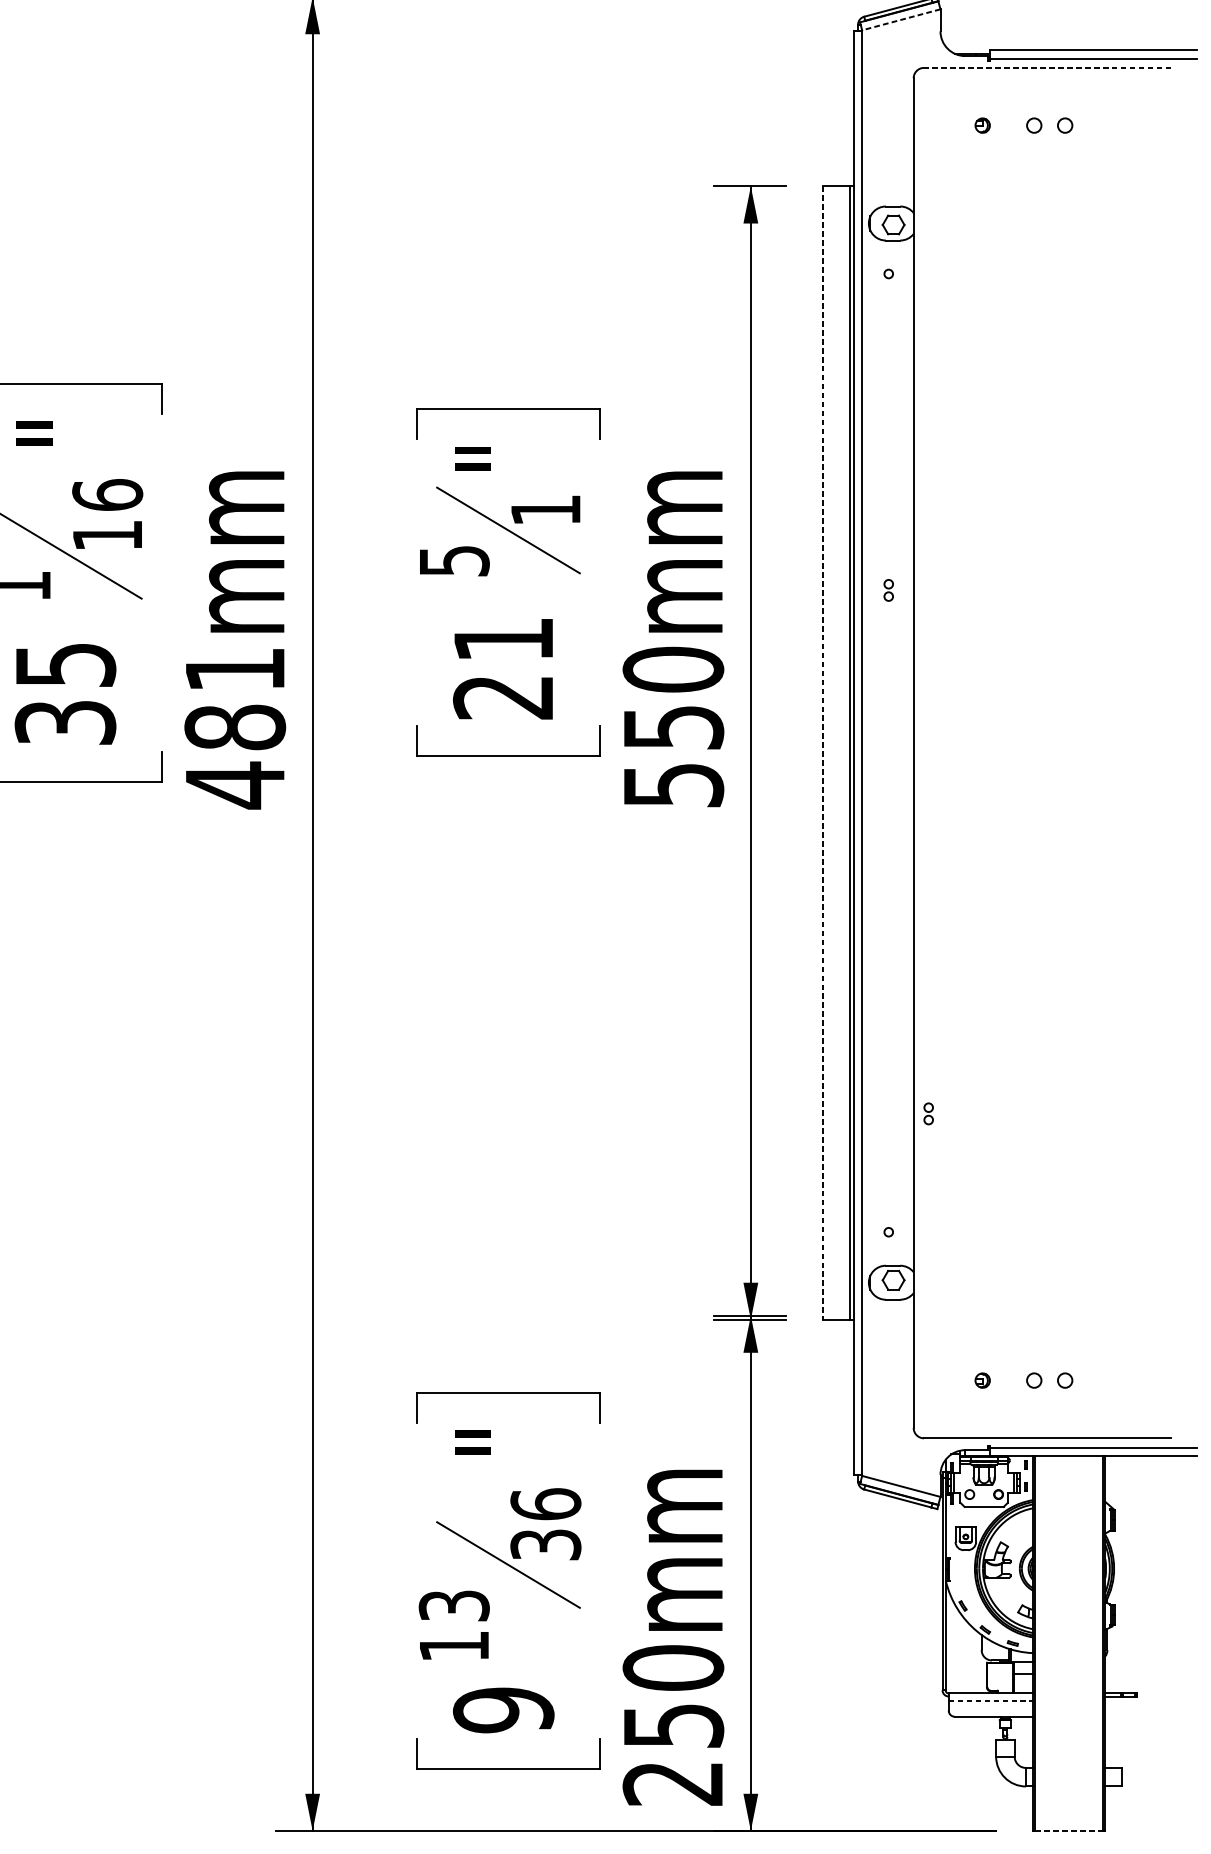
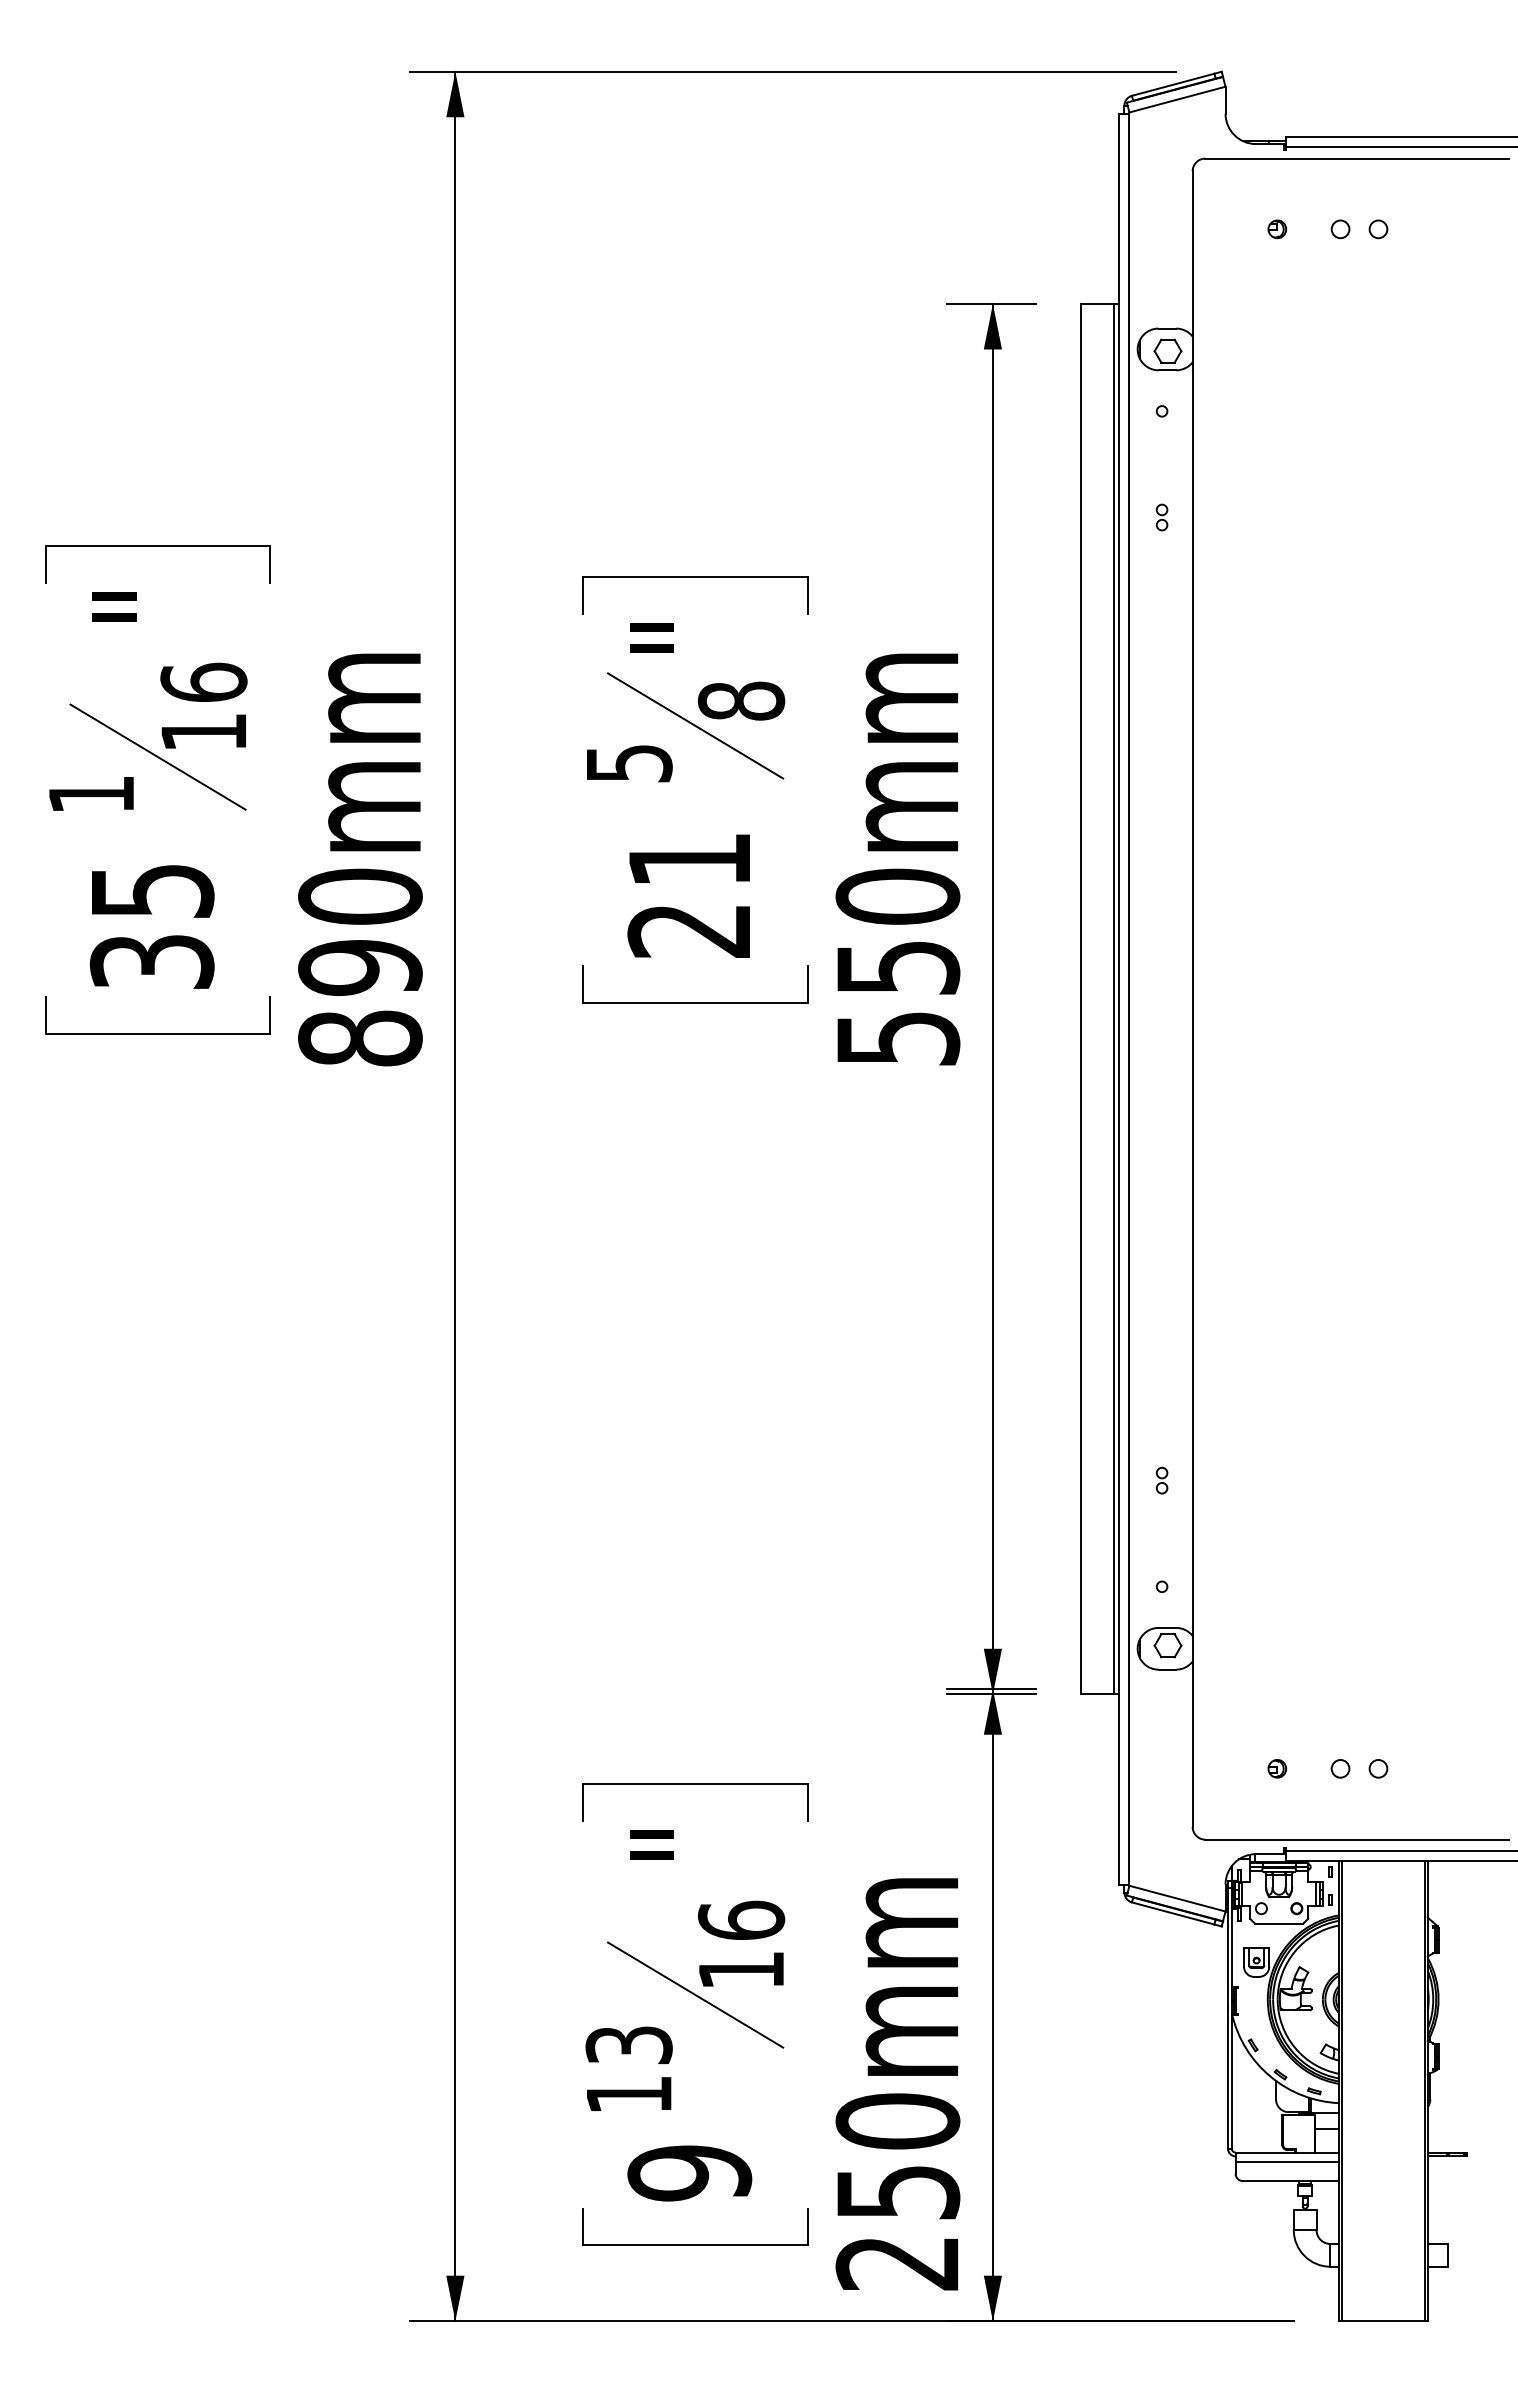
line: (901, 19) -> (1177, 99), dashed -> solid
line: (1047, 67) -> (1356, 158), dashed -> solid
text: (545, 509) -> (741, 700), 1 -> 8
part: (888, 590) -> (1161, 517), moved
text: (235, 728) -> (360, 968), 481mm -> 890mm
line: (823, 753) -> (1081, 999), dashed -> solid
part: (928, 1113) -> (1161, 1480), moved
text: (545, 1544) -> (741, 1970), 36 -> 16
line: (990, 1700) -> (1287, 2161), dashed -> solid
line: (1069, 1831) -> (1383, 2321), dashed -> solid

